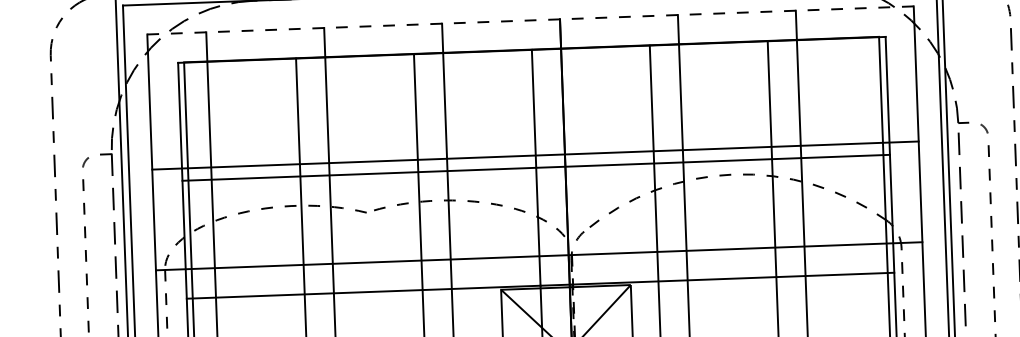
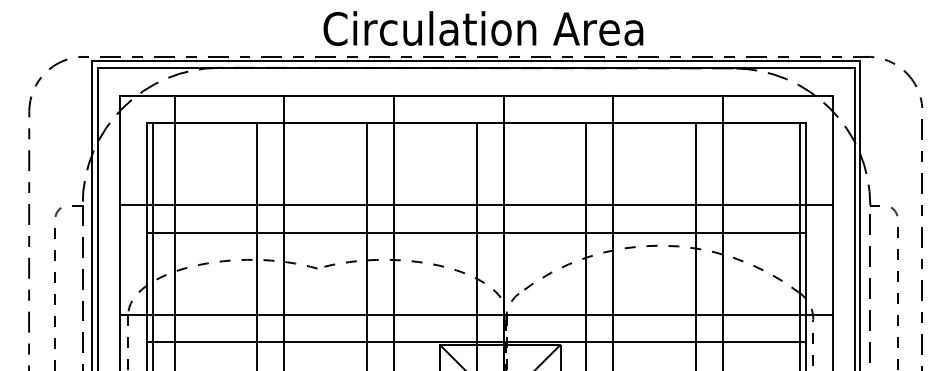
line: (530, 20) -> (476, 95), dashed -> solid
line: (534, 155) -> (475, 205), moved

